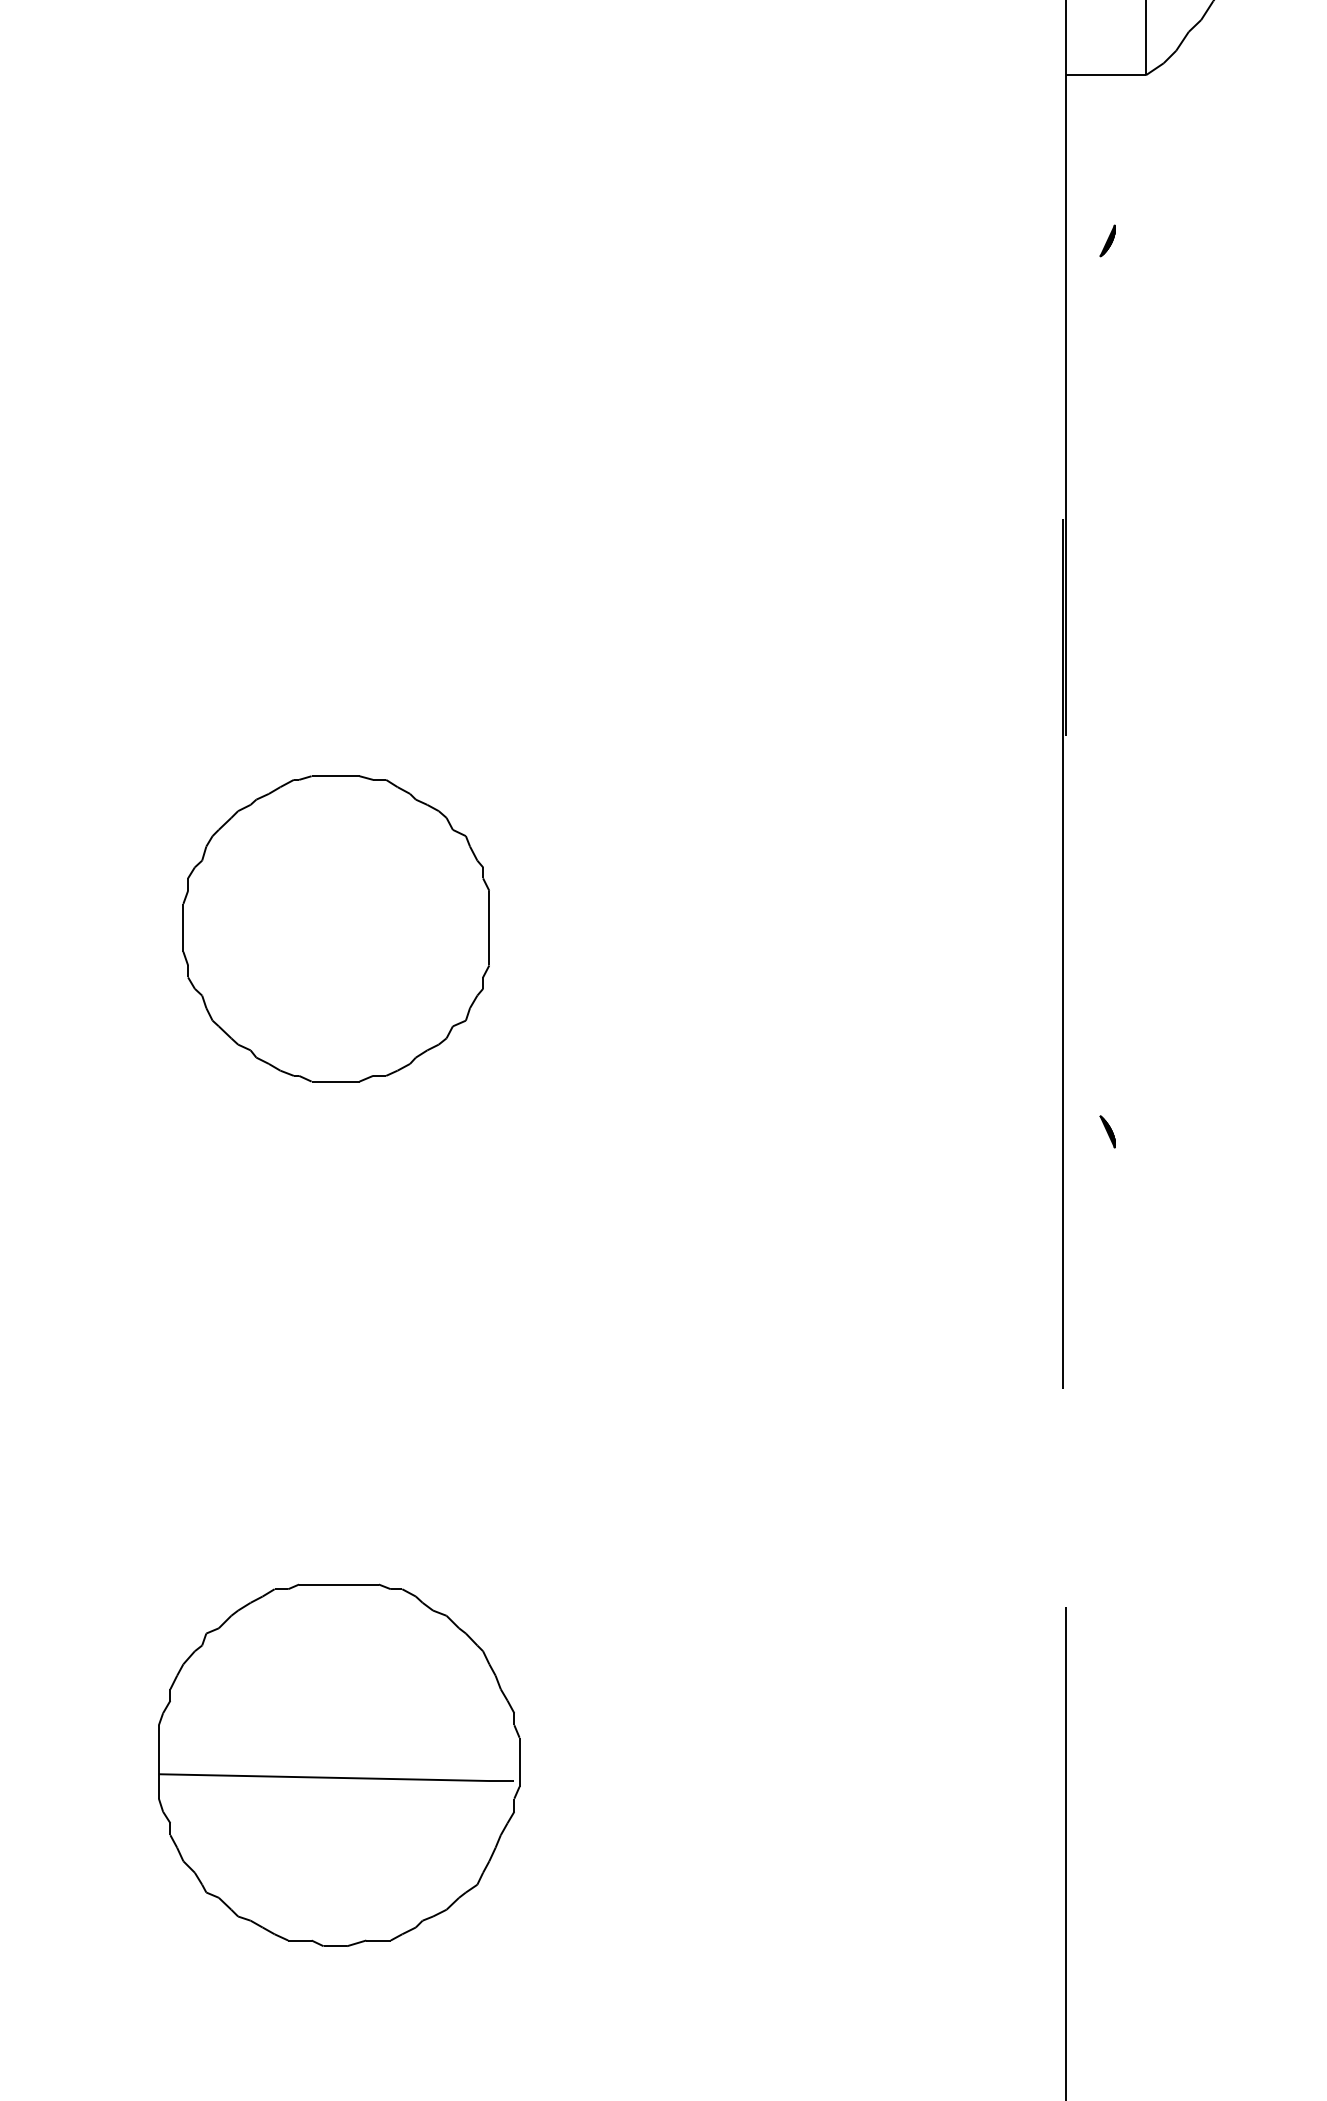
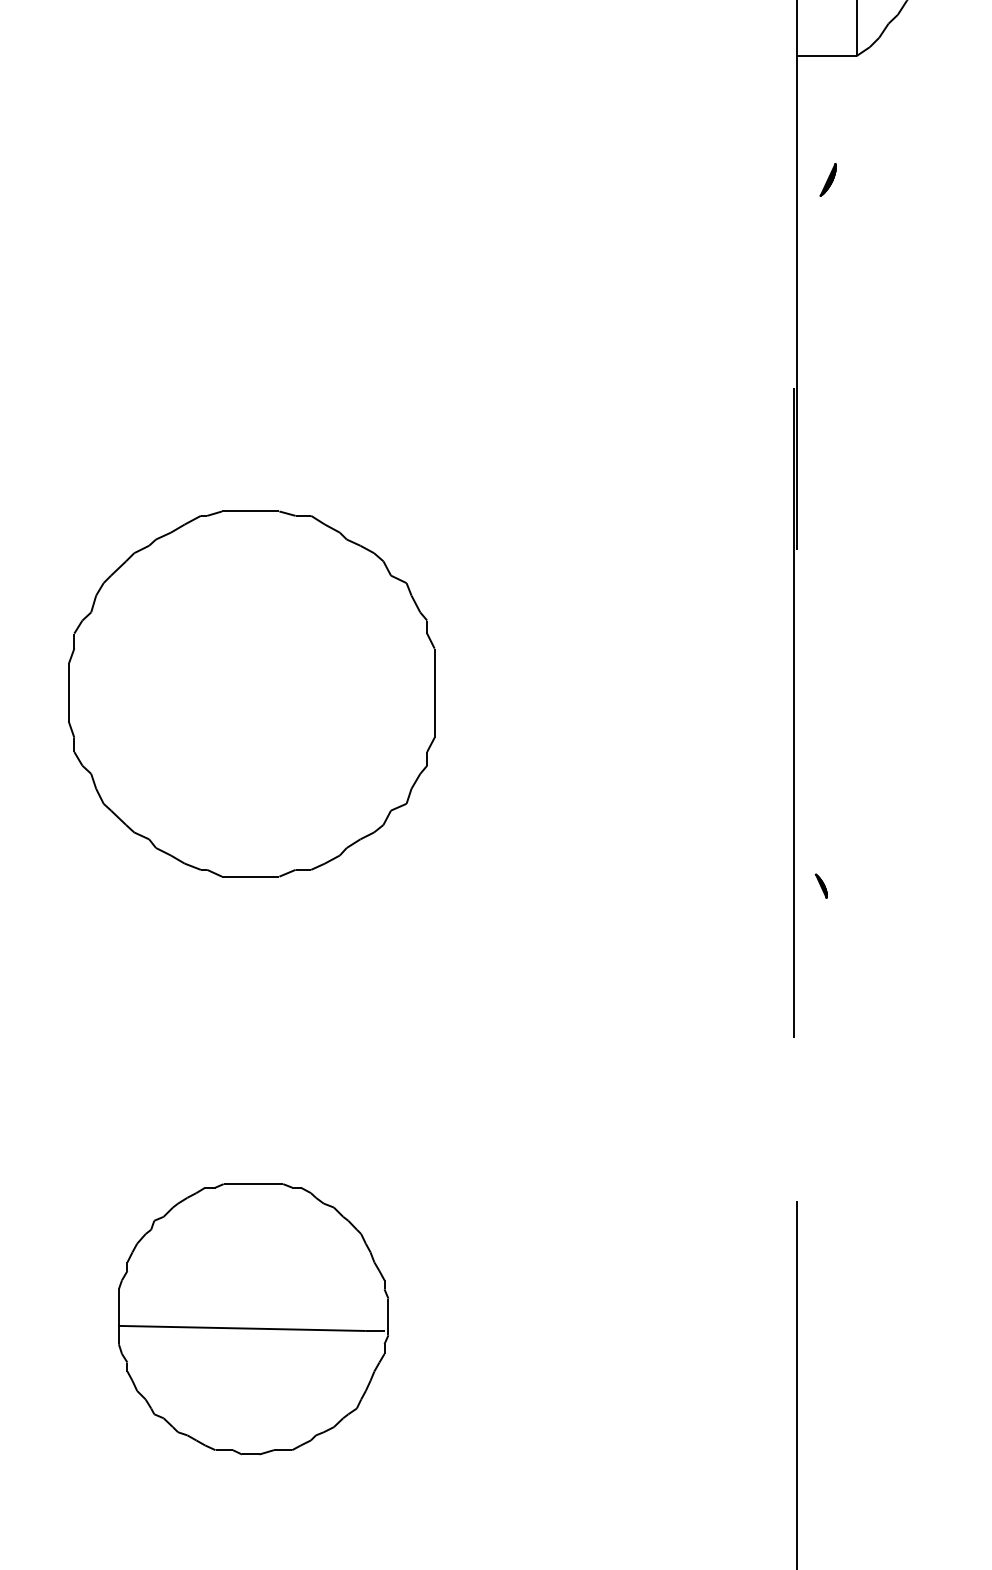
part: (1107, 240) -> (827, 179), size x1.4
part: (335, 928) -> (250, 693), size x1.6
part: (1107, 1131) -> (821, 885), moved

